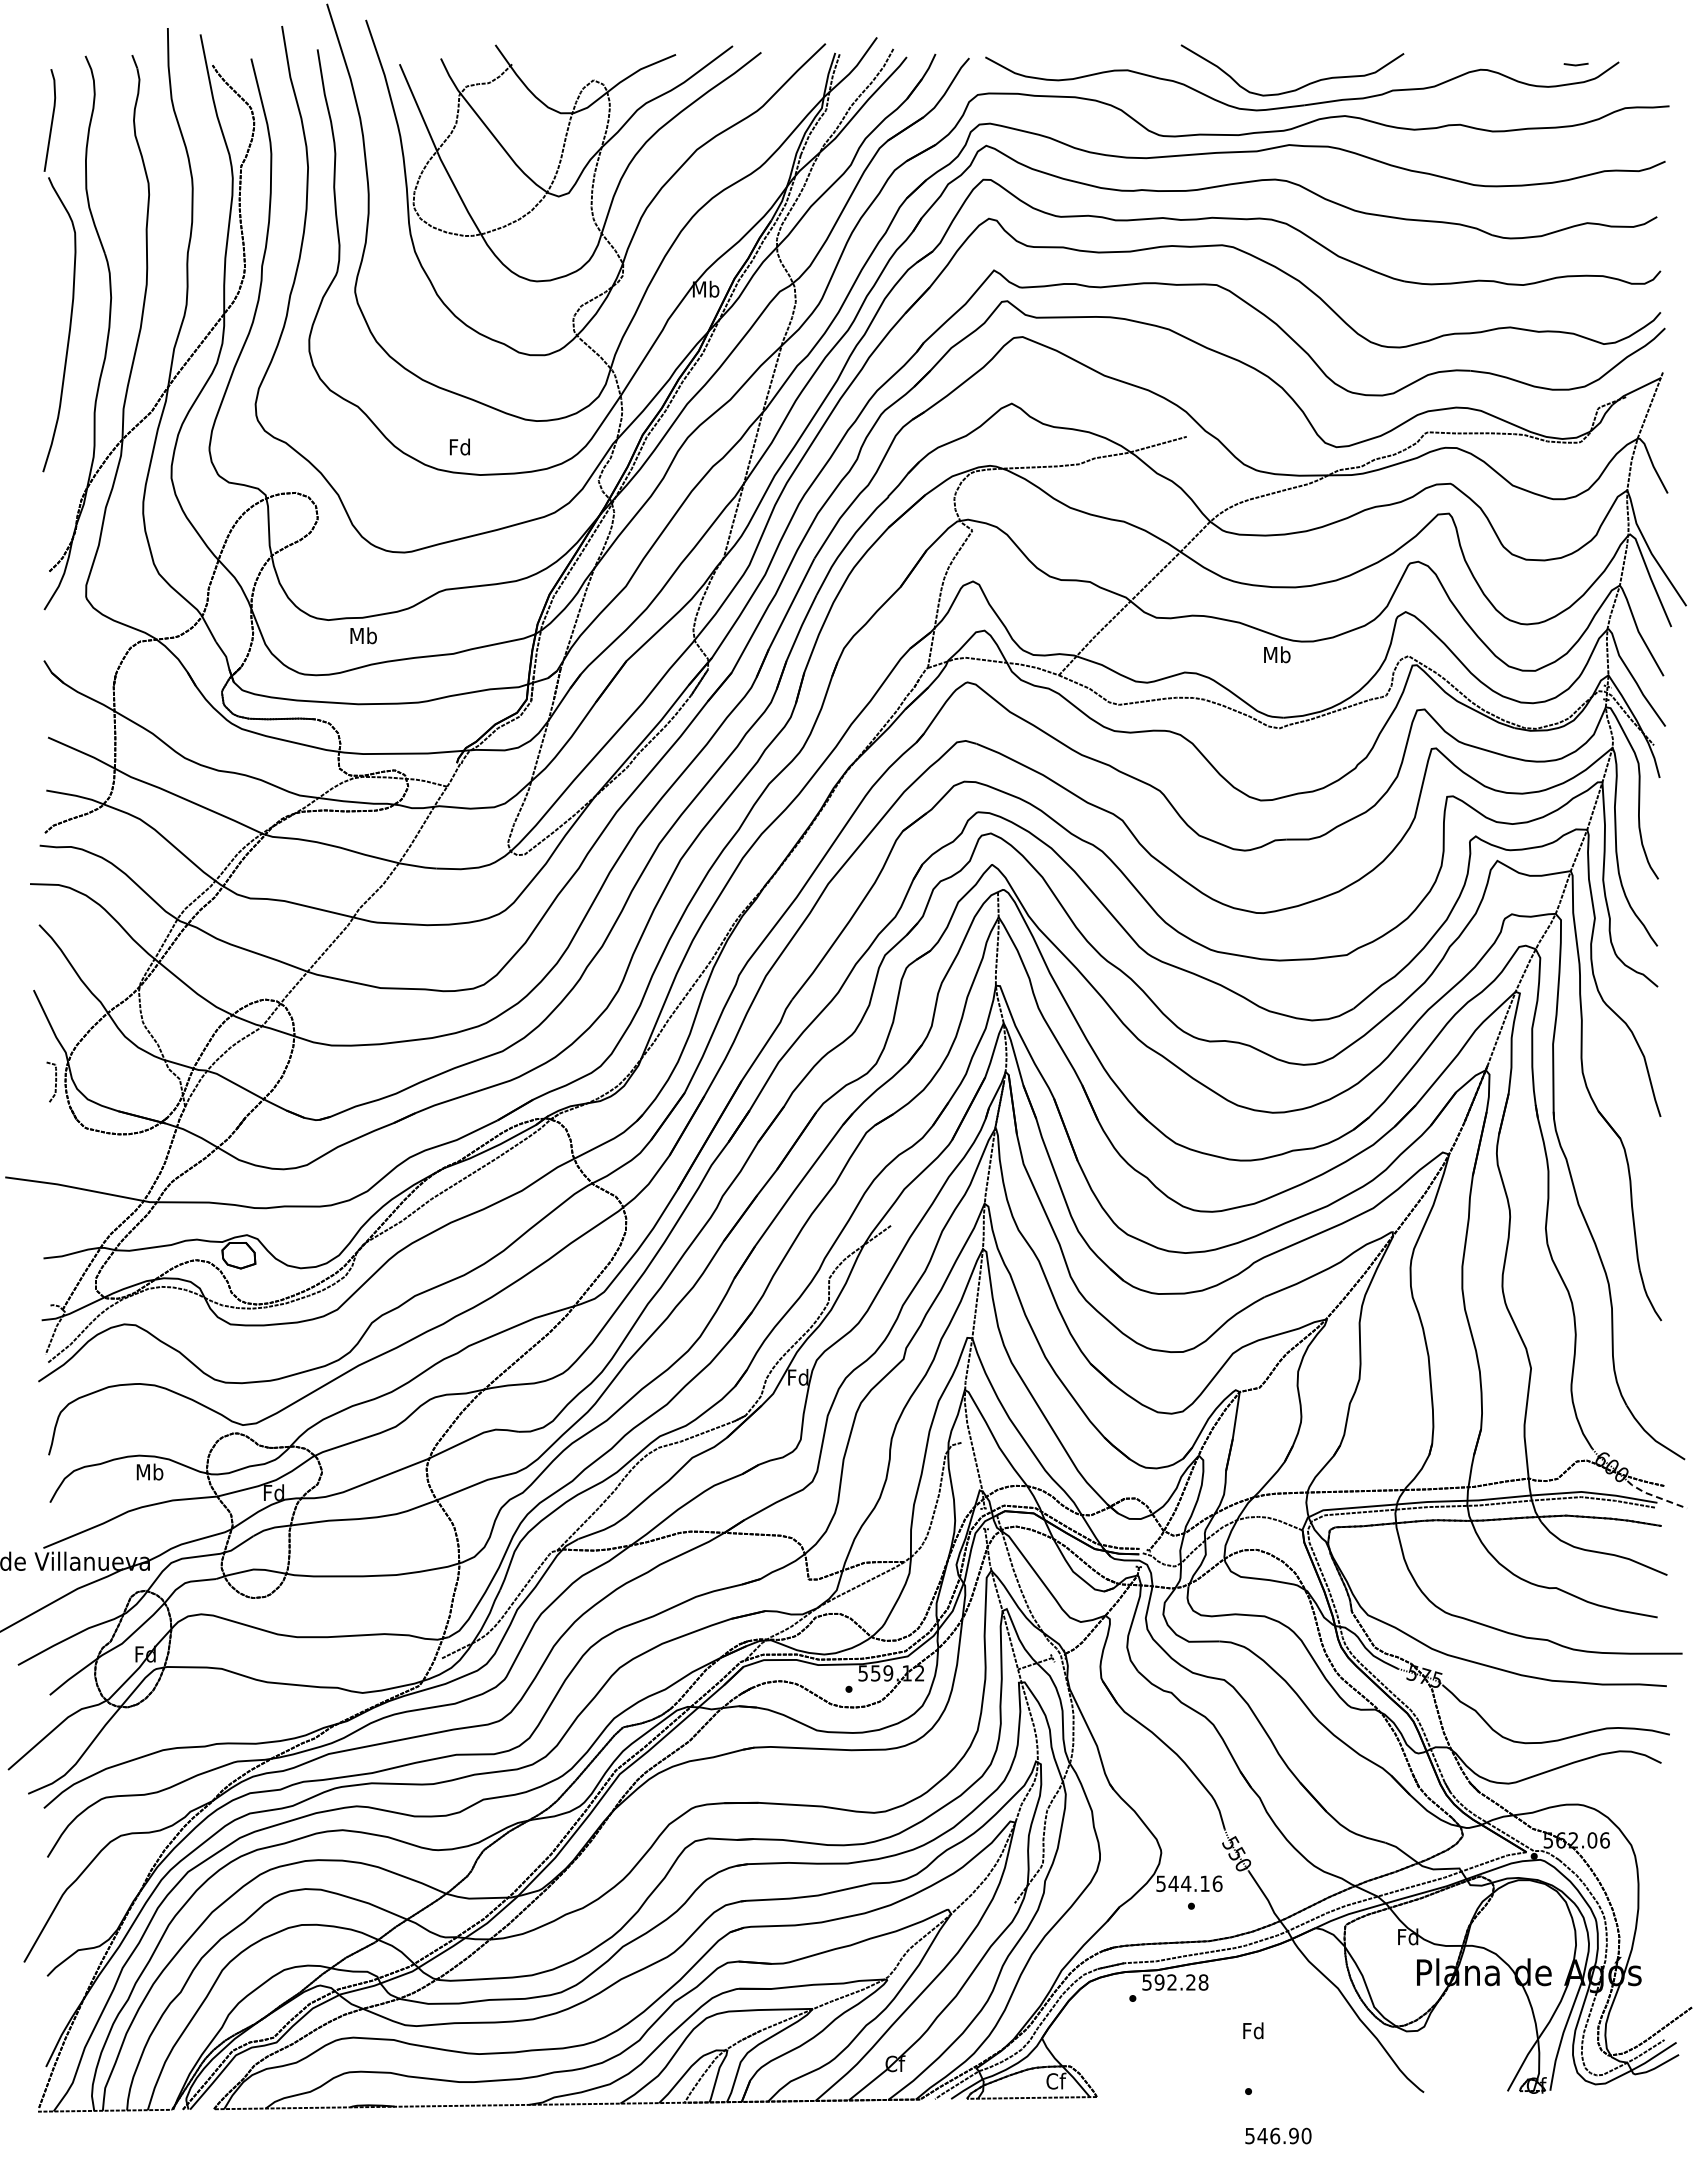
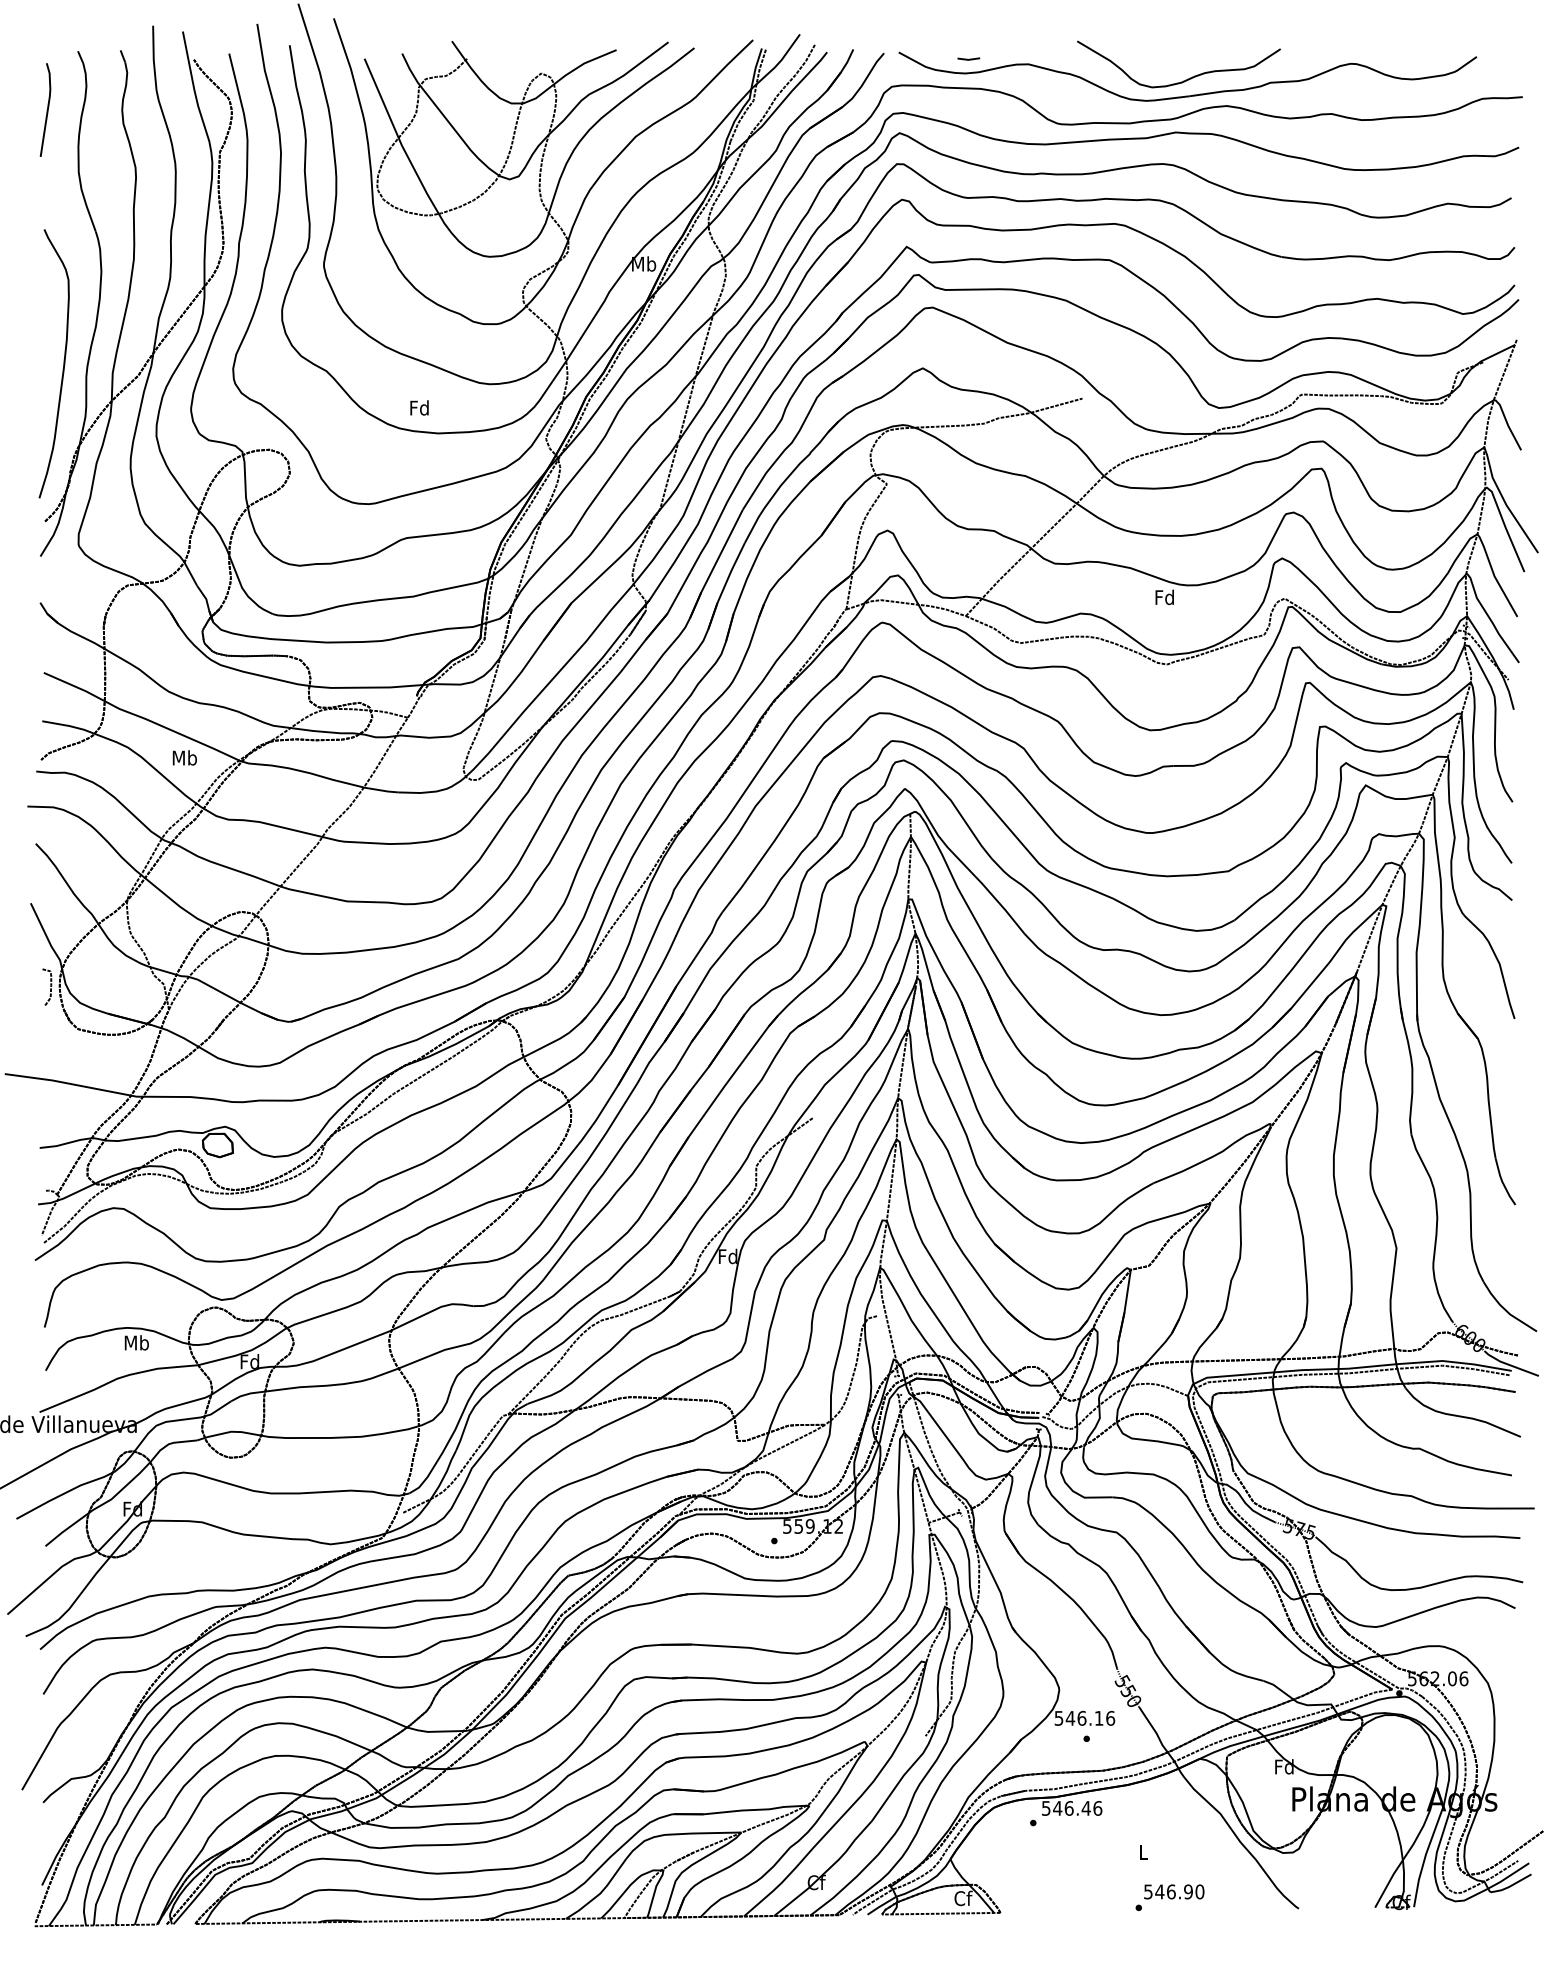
line: (1575, 64) -> (968, 59), moved
curve: (69, 324) -> (63, 363), moved
text: (363, 635) -> (184, 757), moved
text: (1277, 654) -> (1165, 597), Mb -> Fd
line: (1654, 1496) -> (1509, 1365), dashed -> solid
text: (1186, 1883) -> (1082, 1718), 544.16 -> 546.16
text: (1181, 1982) -> (1077, 1808), 592.28 -> 546.46
text: (1253, 2030) -> (1143, 1852), Fd -> L
text: (1278, 2135) -> (1174, 1891), moved

